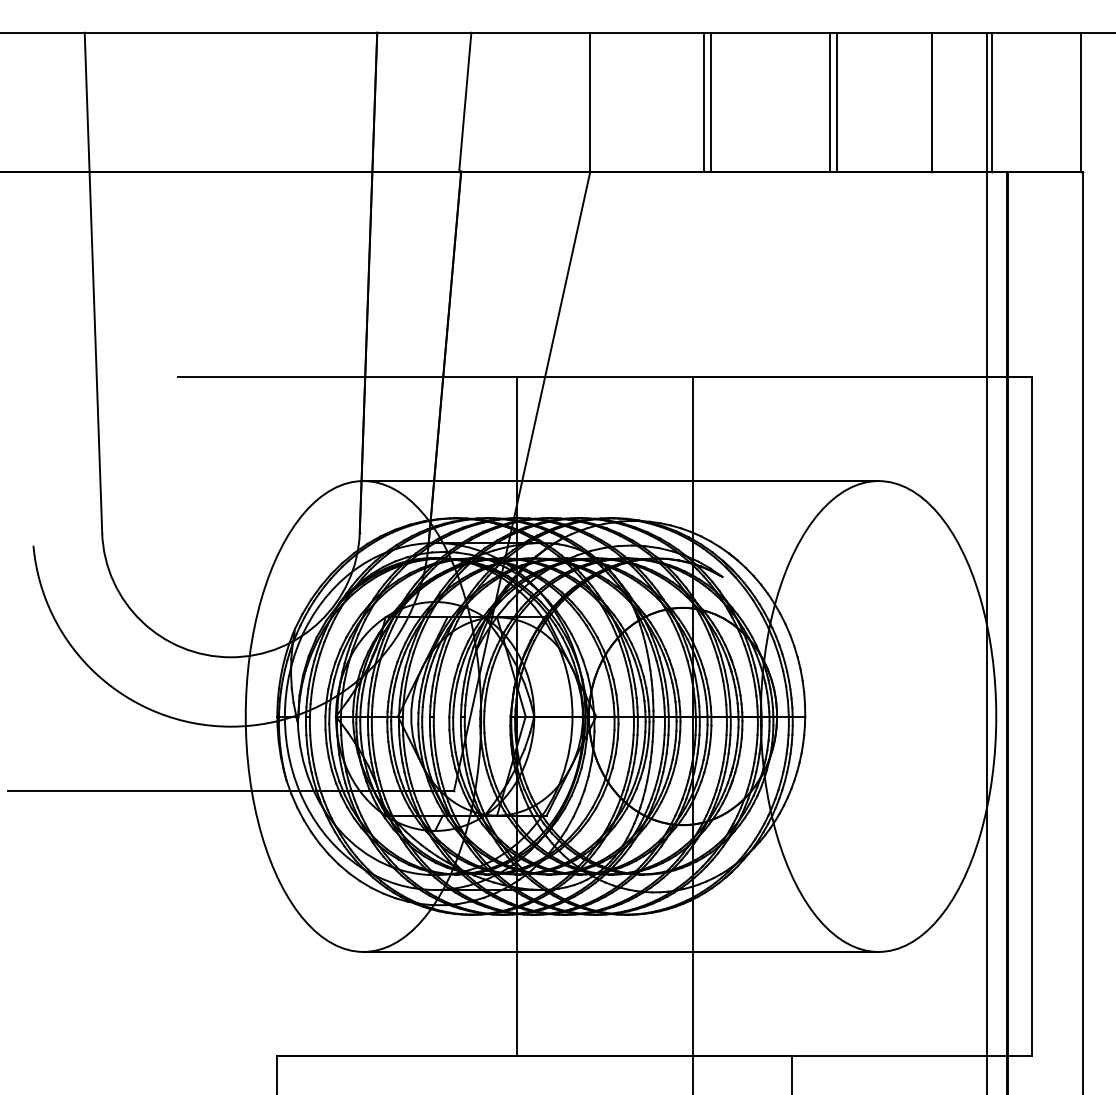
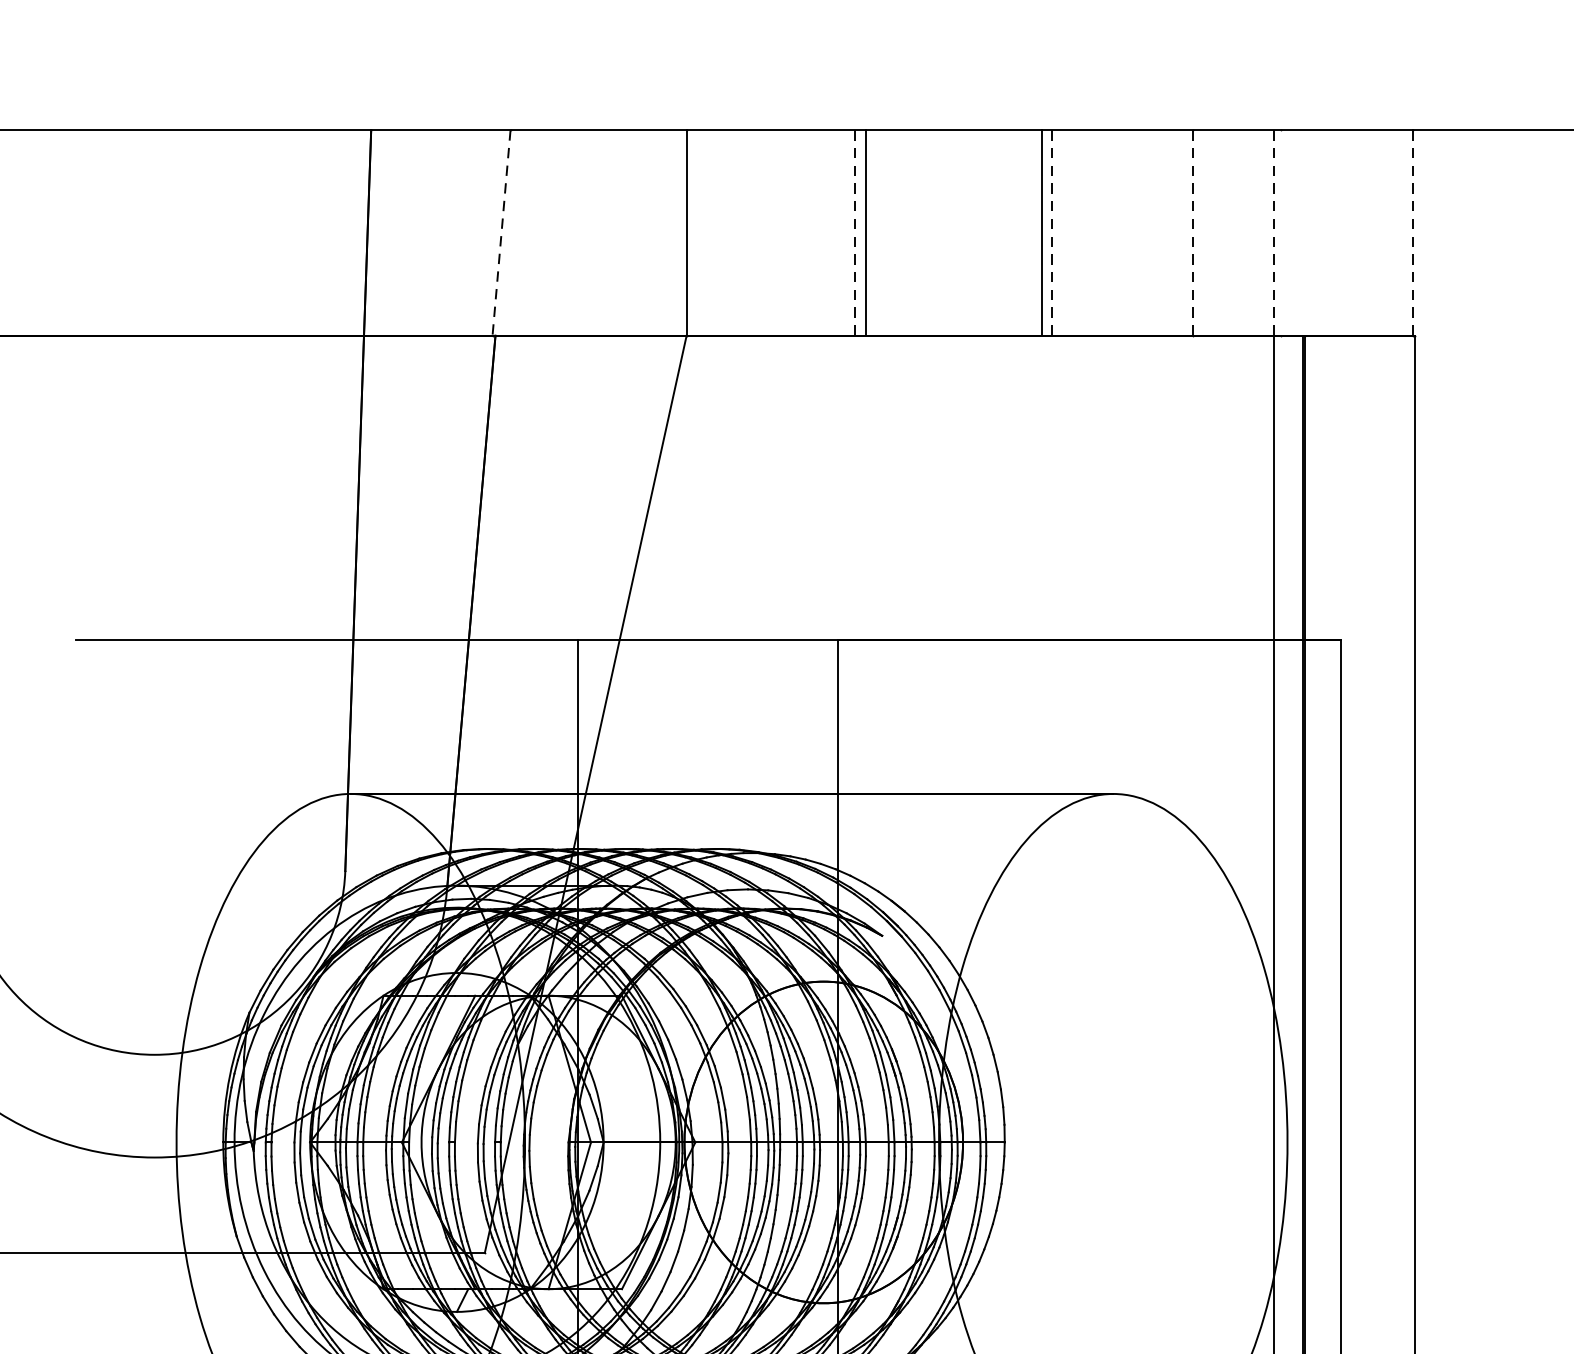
line: (991, 101) -> (1280, 232), removed
line: (465, 102) -> (501, 233), solid -> dashed
line: (704, 102) -> (855, 233), solid -> dashed
line: (837, 102) -> (1052, 233), solid -> dashed
line: (932, 102) -> (1193, 233), solid -> dashed
line: (986, 102) -> (1273, 233), solid -> dashed
line: (1081, 102) -> (1413, 233), solid -> dashed

